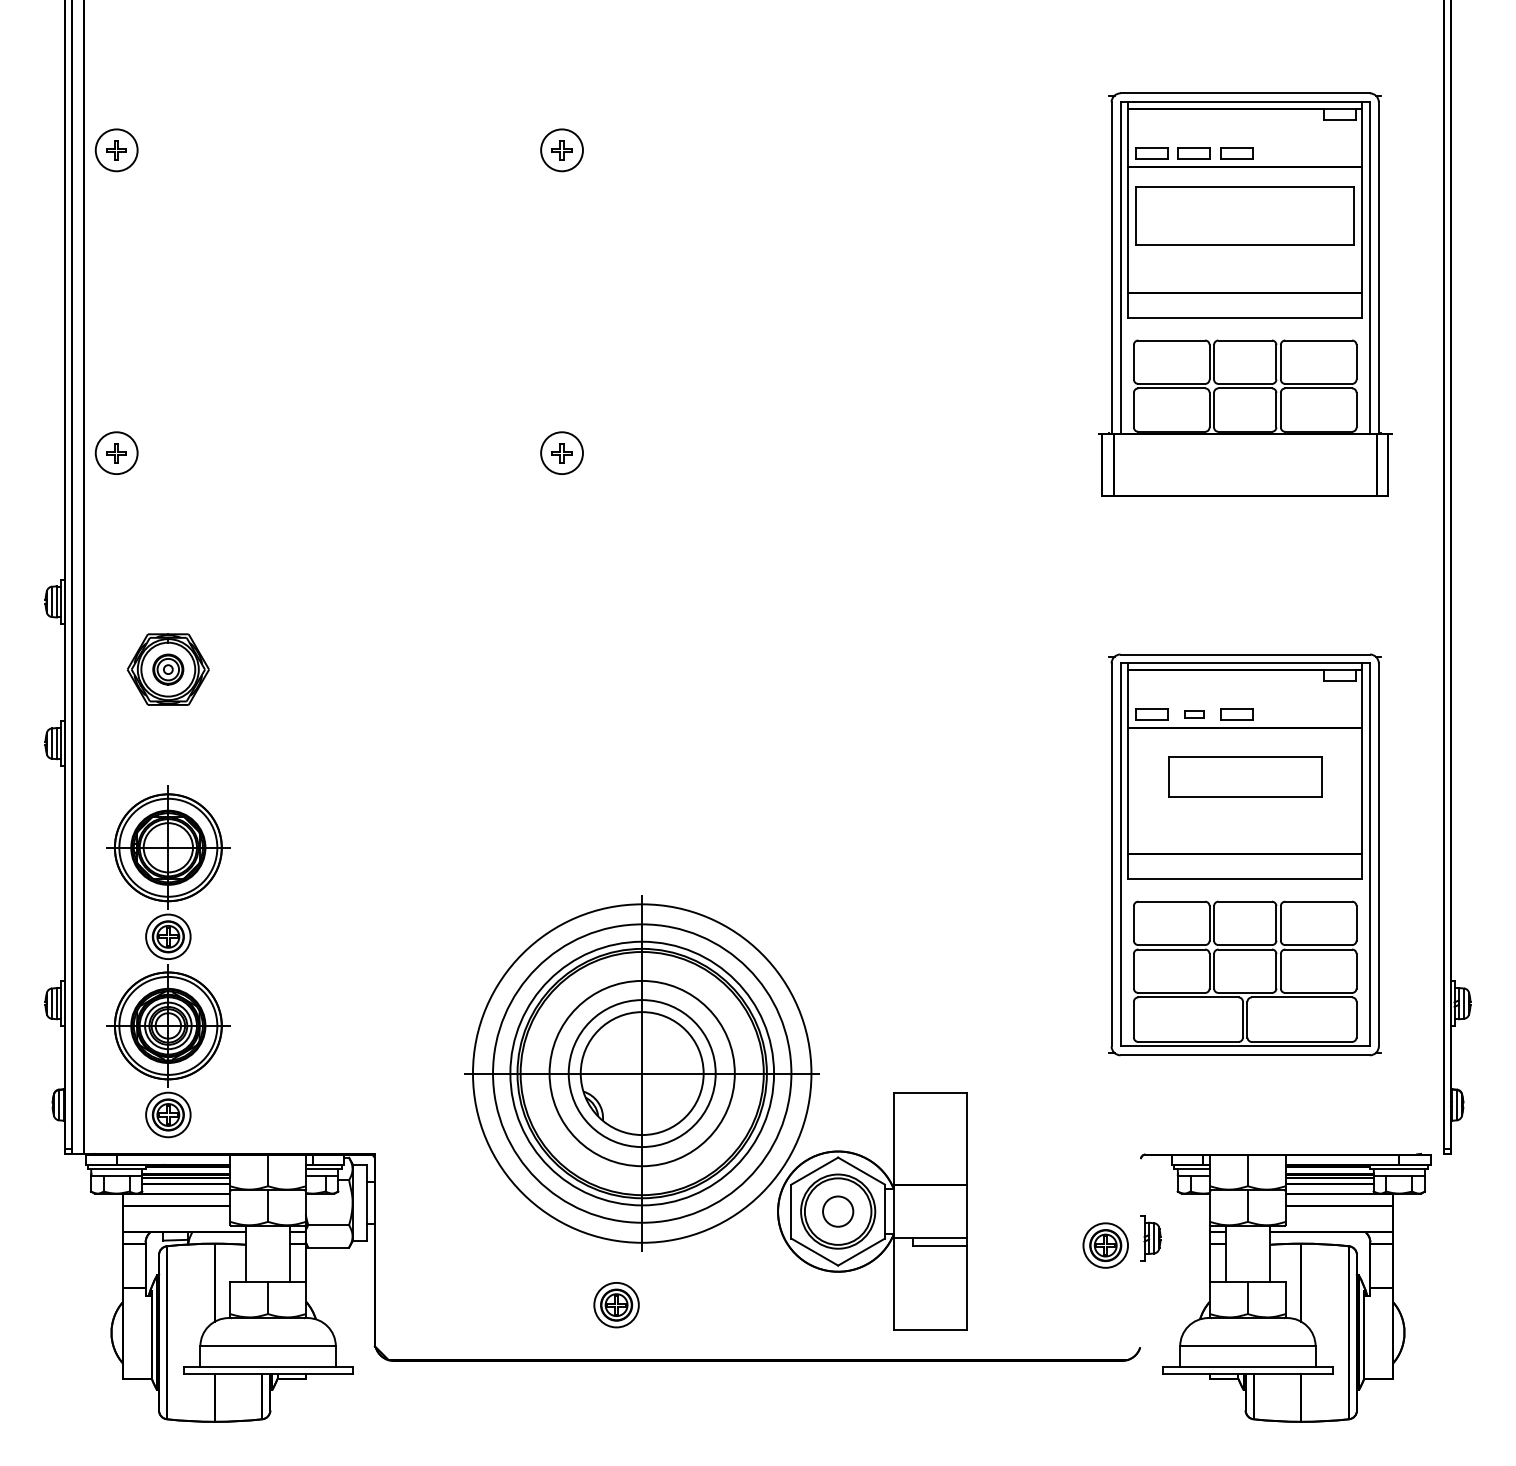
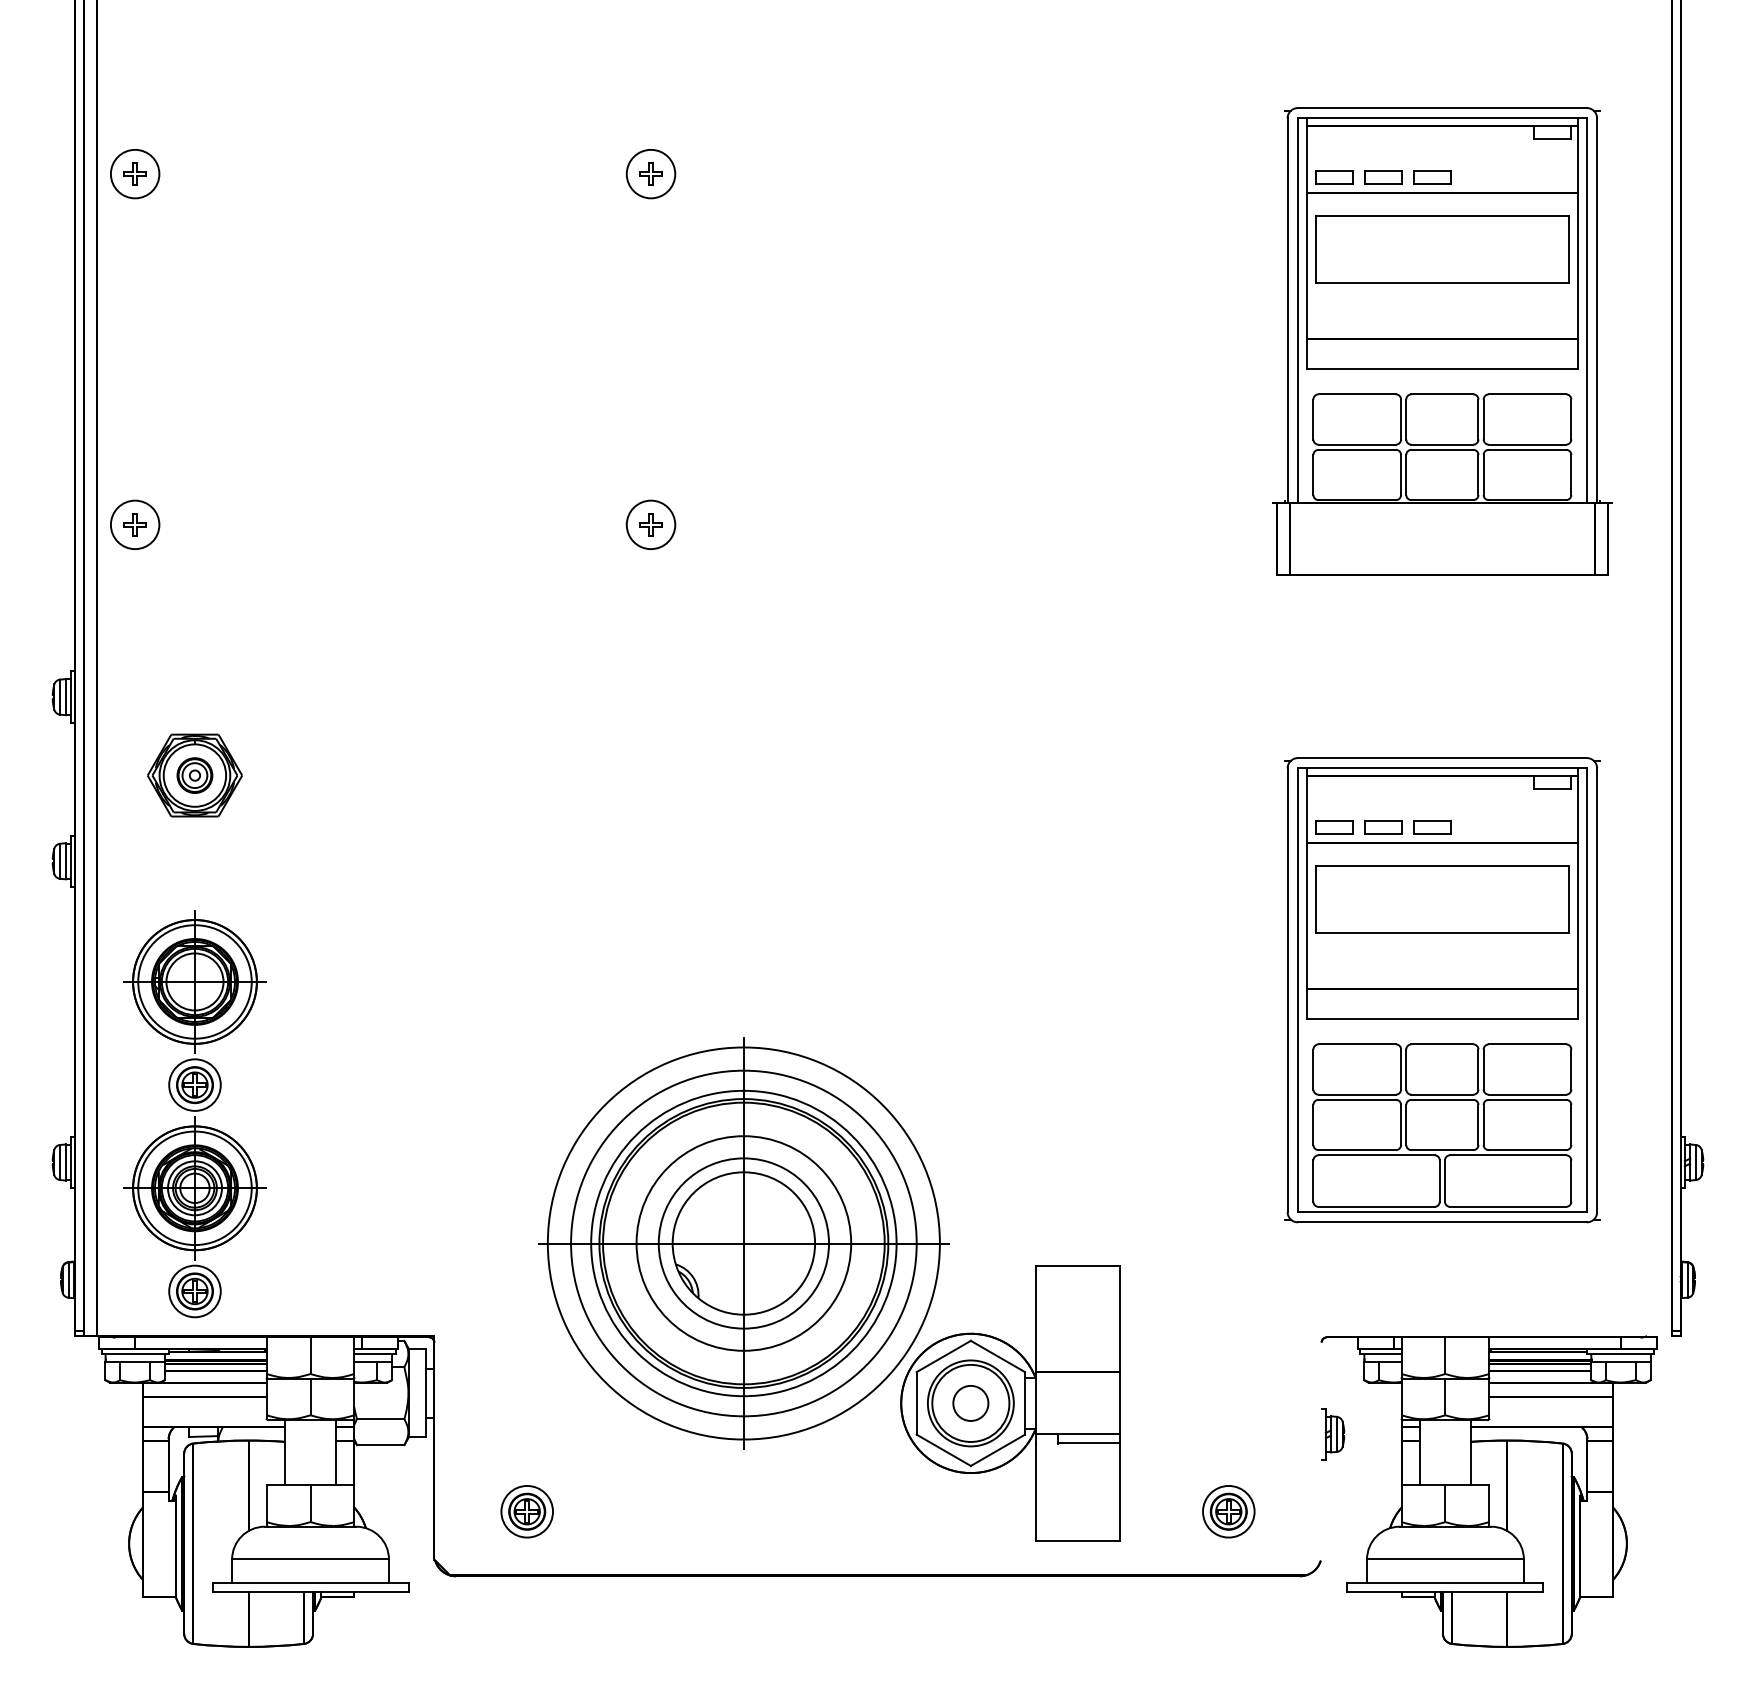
part: (1194, 714) -> (1383, 827), size x1.67
part: (1245, 776) -> (1442, 899), size x1.43
part: (1105, 1245) -> (1228, 1511), moved
part: (615, 1304) -> (526, 1511), moved

